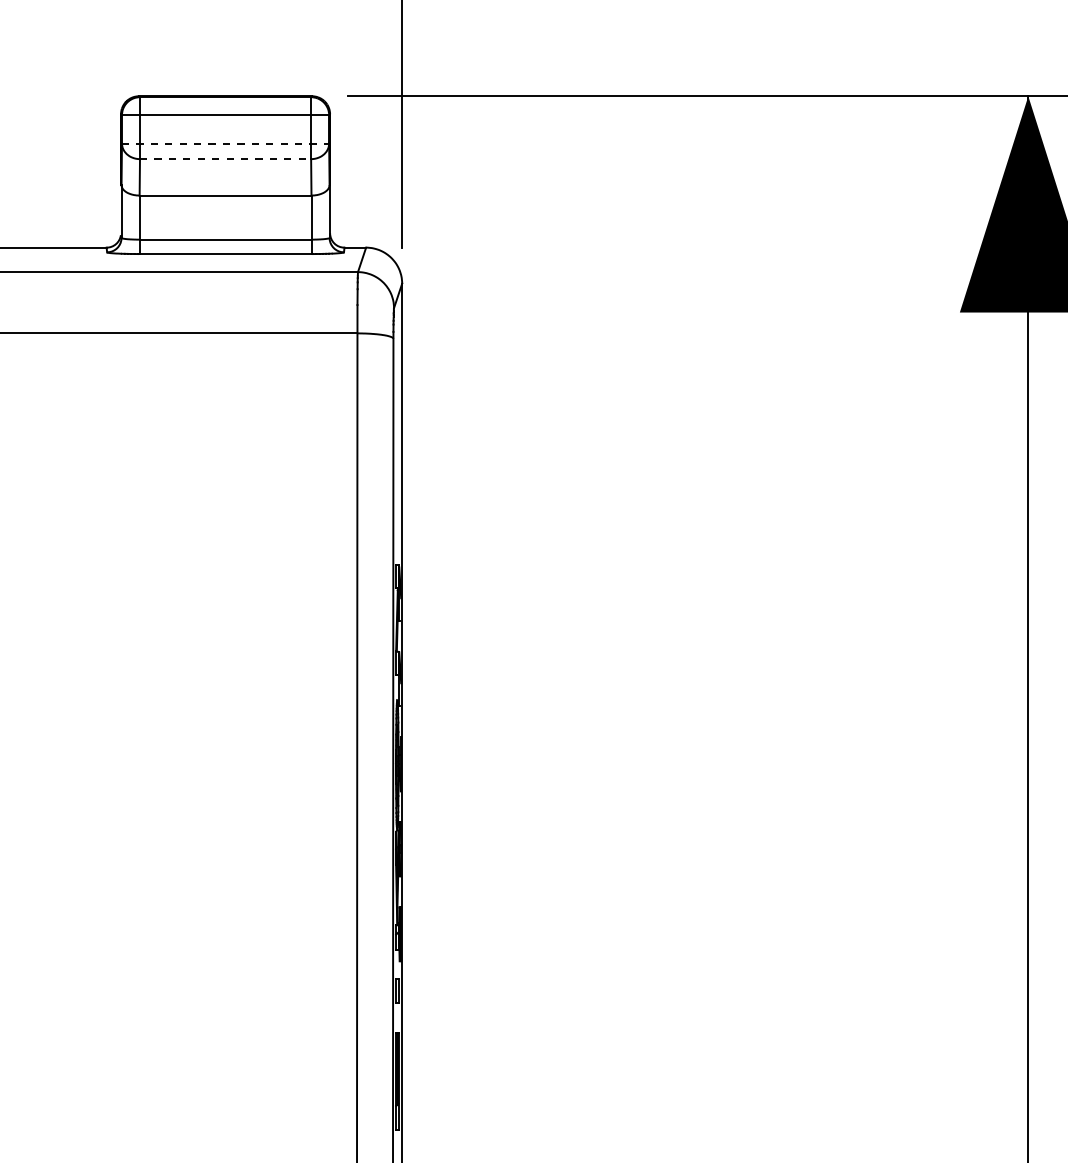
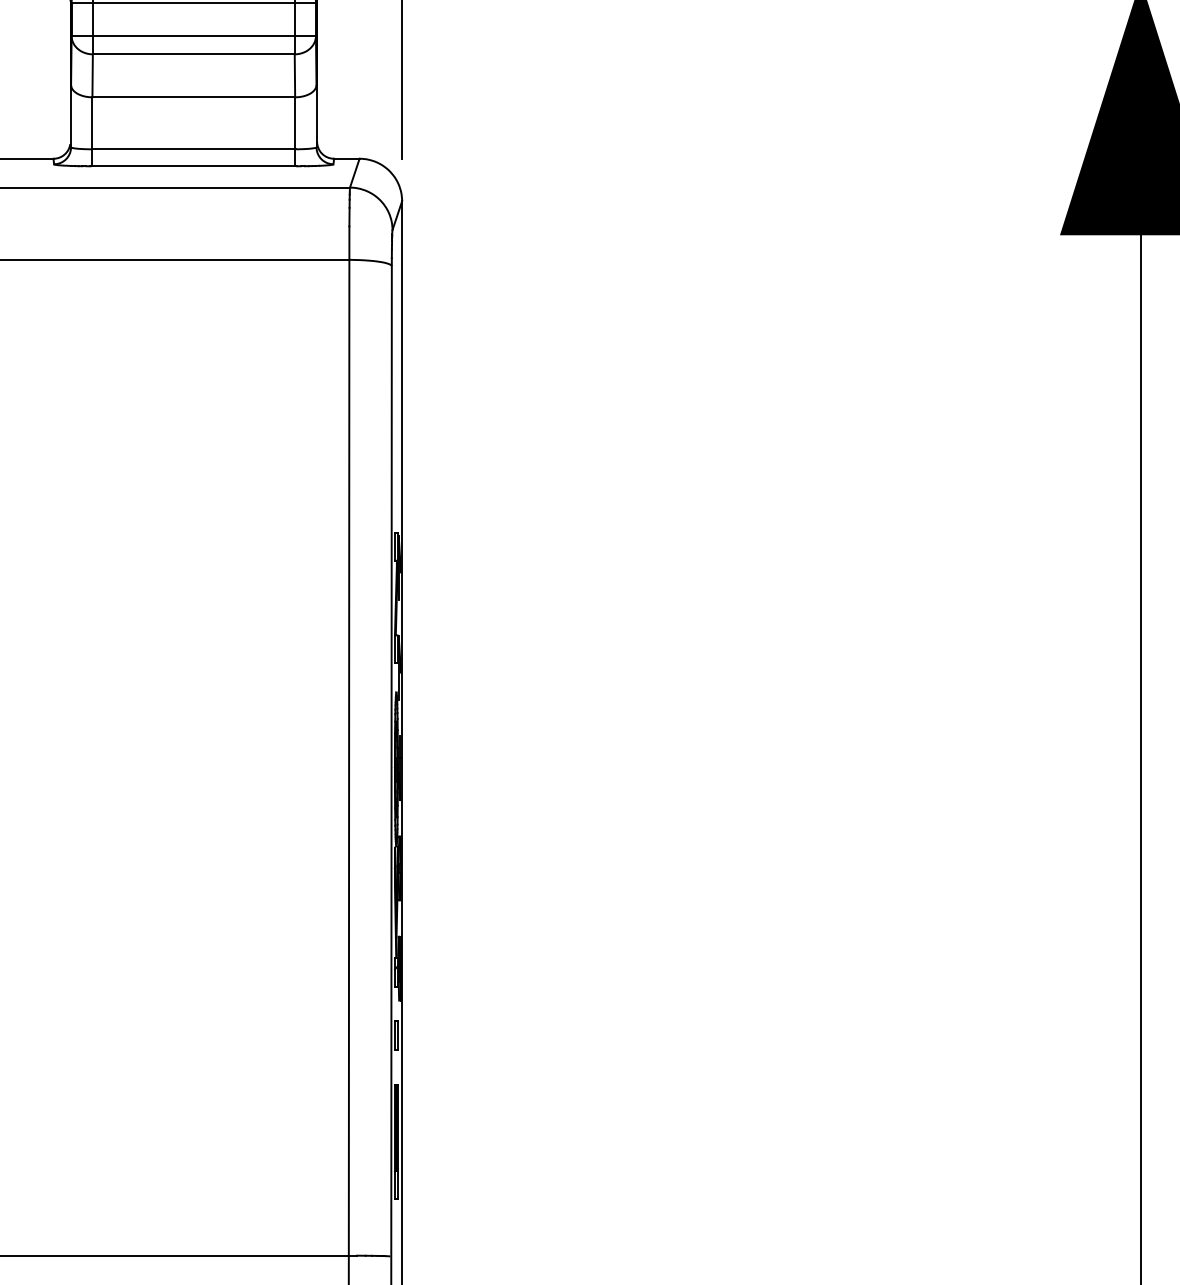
line: (225, 143) -> (193, 35), dashed -> solid
line: (225, 159) -> (193, 54), dashed -> solid

